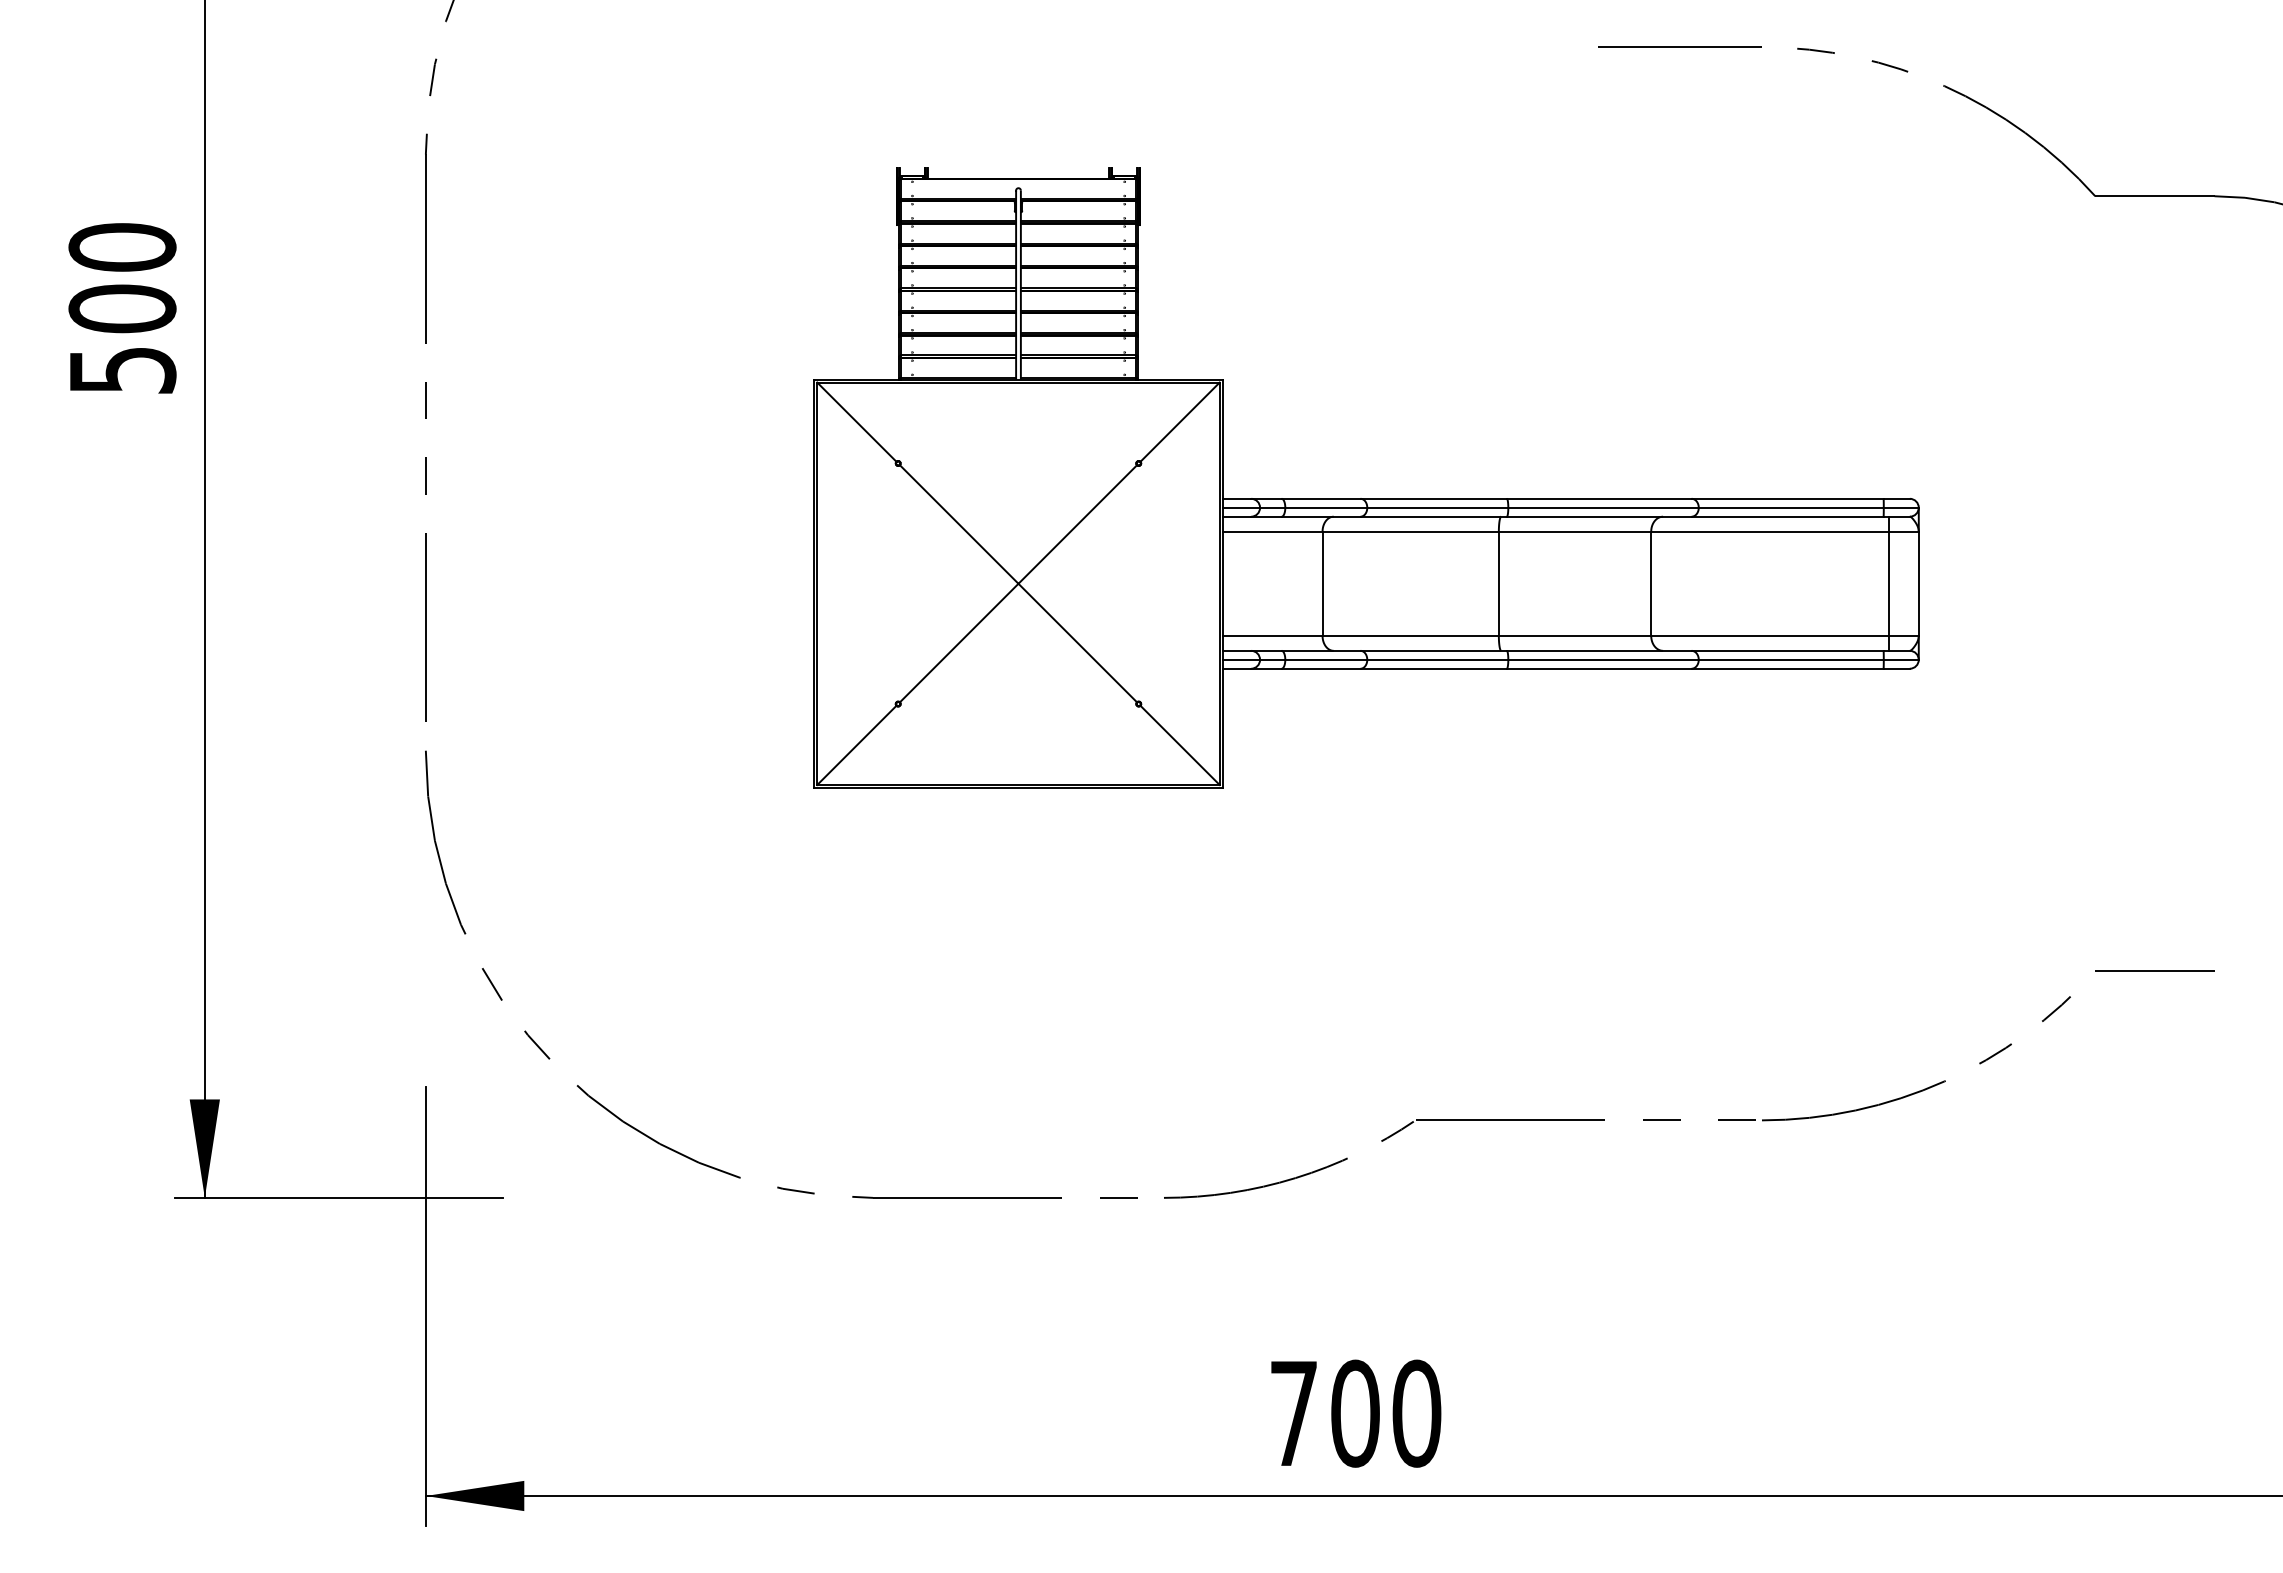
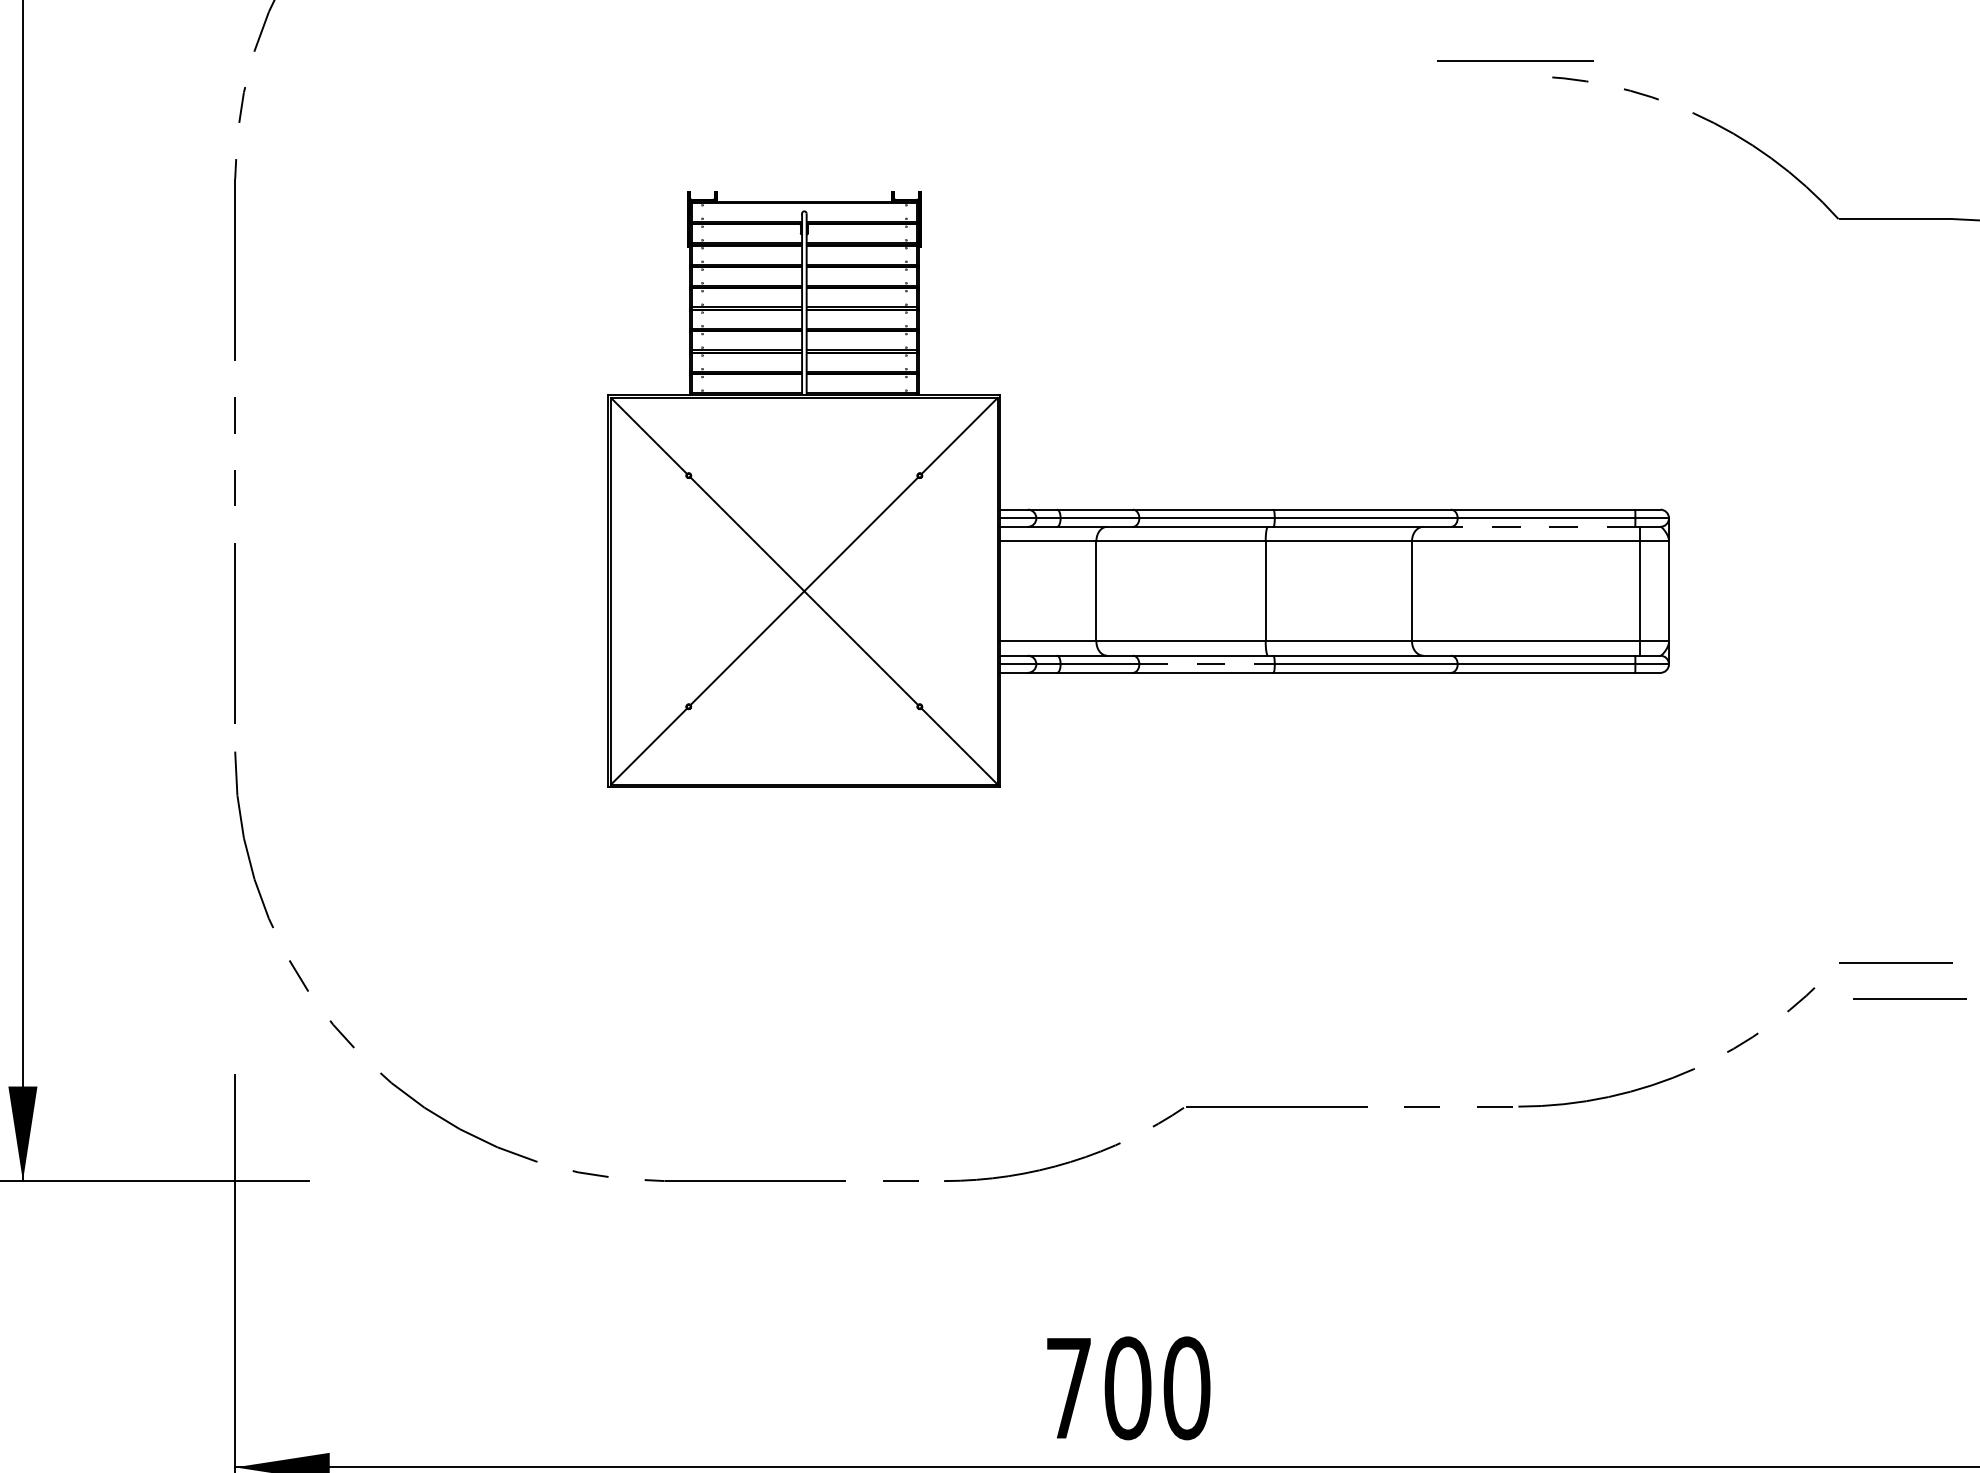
line: (1679, 46) -> (1515, 59), moved
line: (1787, 516) -> (1542, 526), solid -> dashed
line: (1437, 659) -> (1206, 664), solid -> dashed
line: (2169, 1007) -> (1909, 998), added

